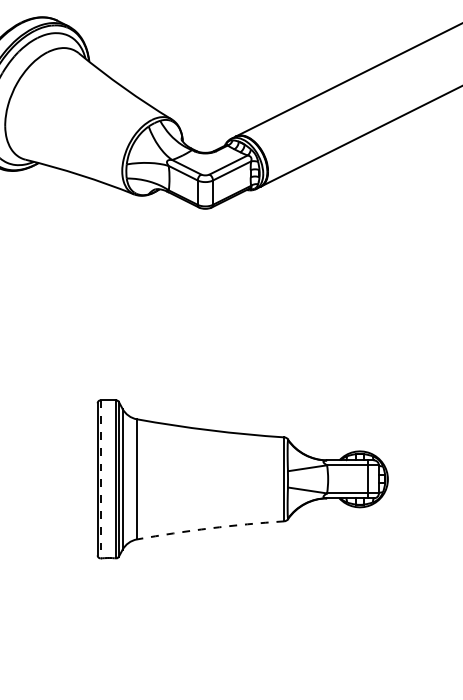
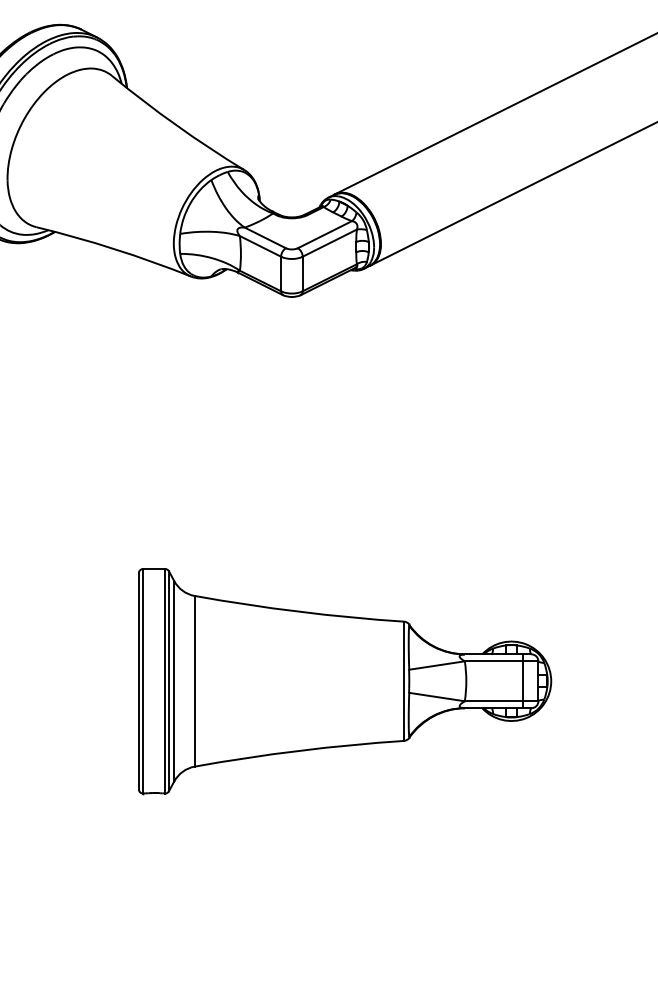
line: (100, 479) -> (143, 681), dashed -> solid
arc: (210, 528) -> (299, 750), dashed -> solid

